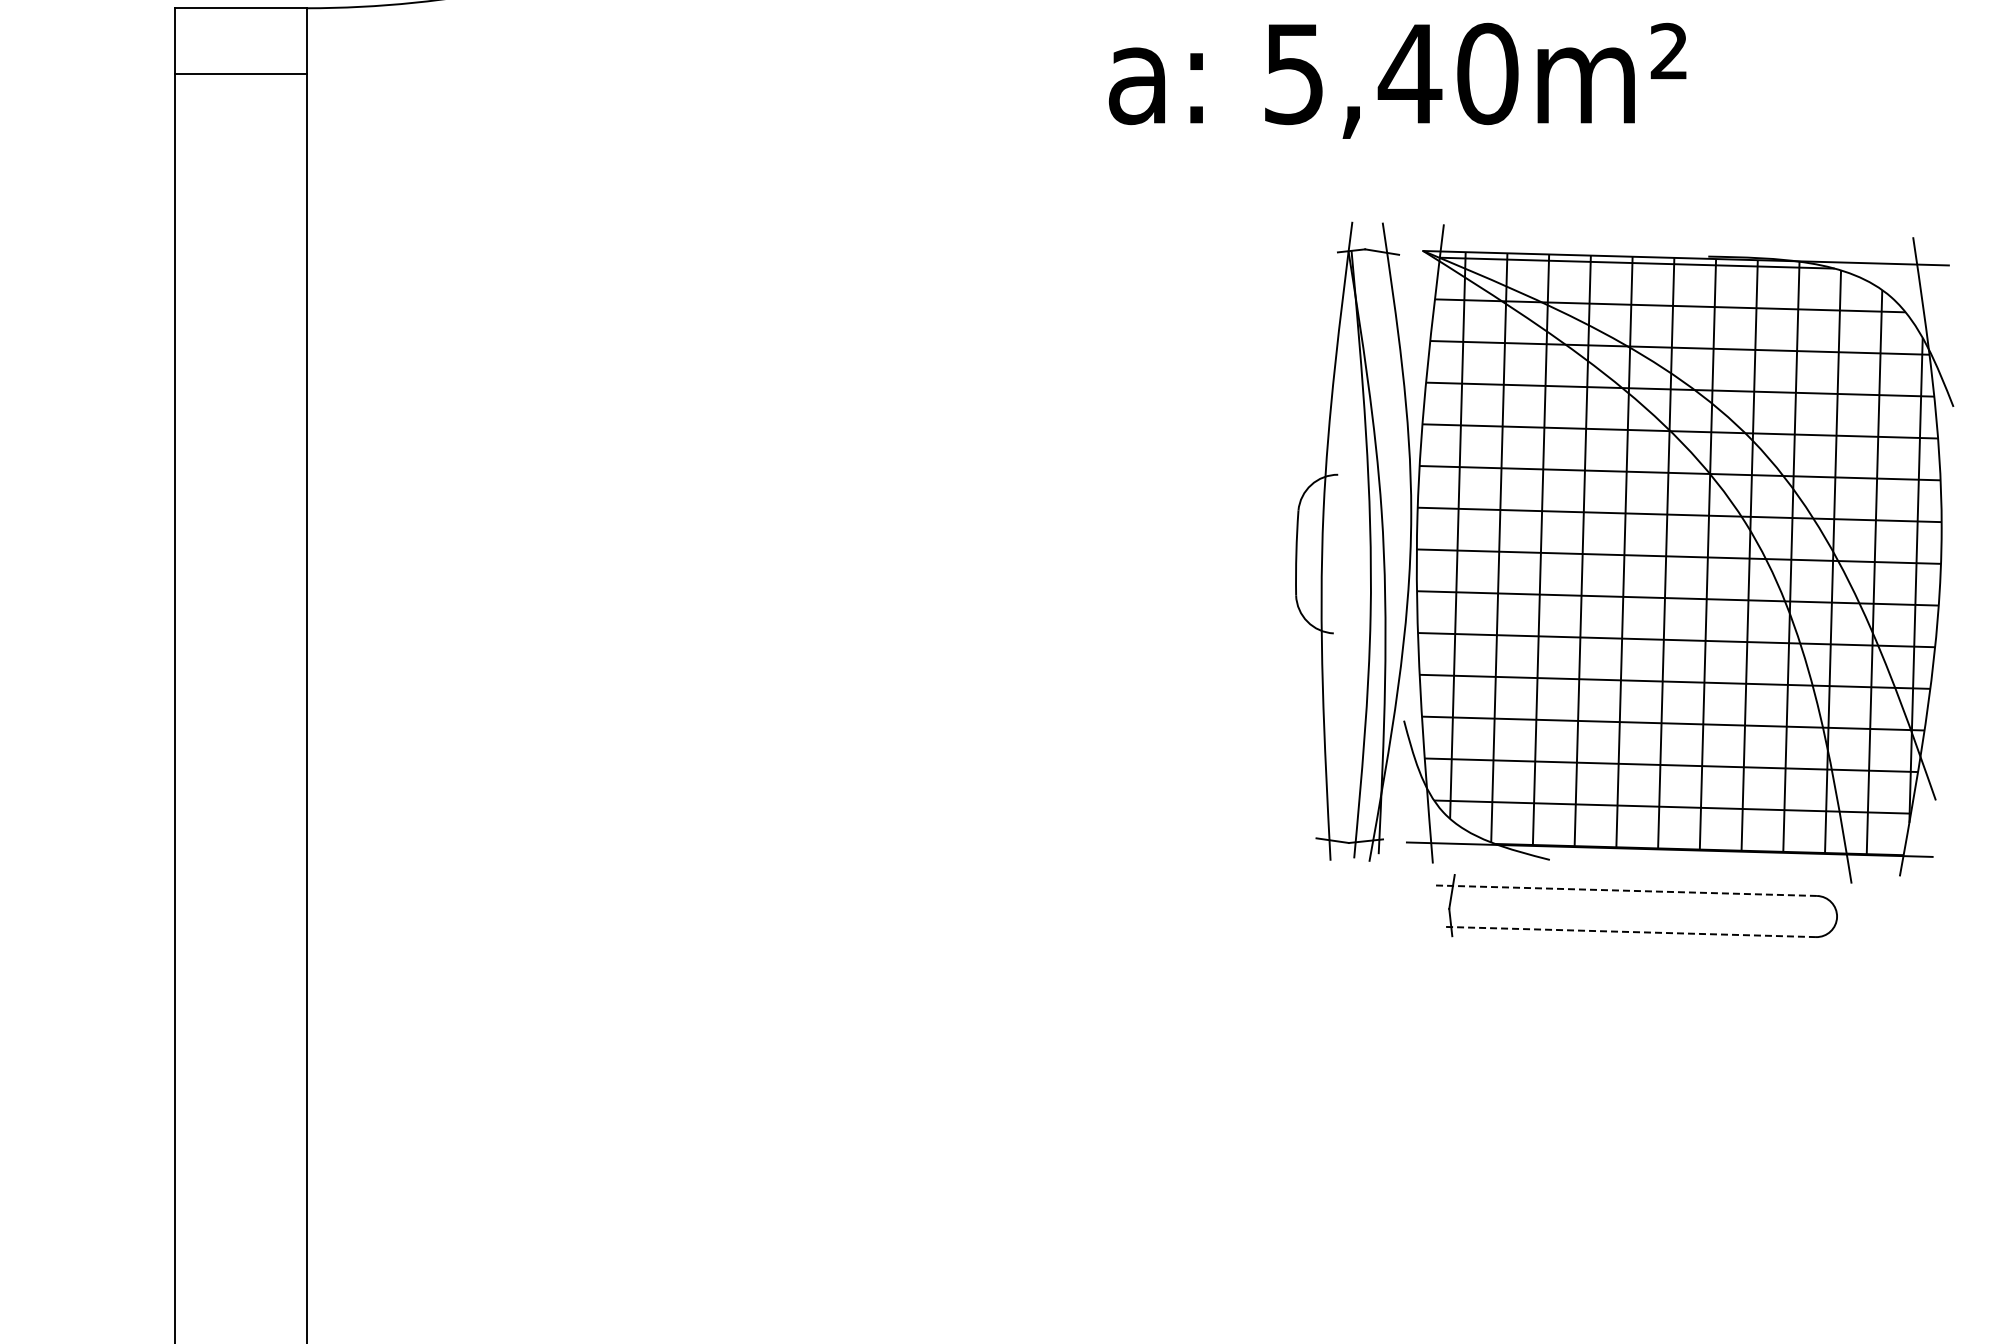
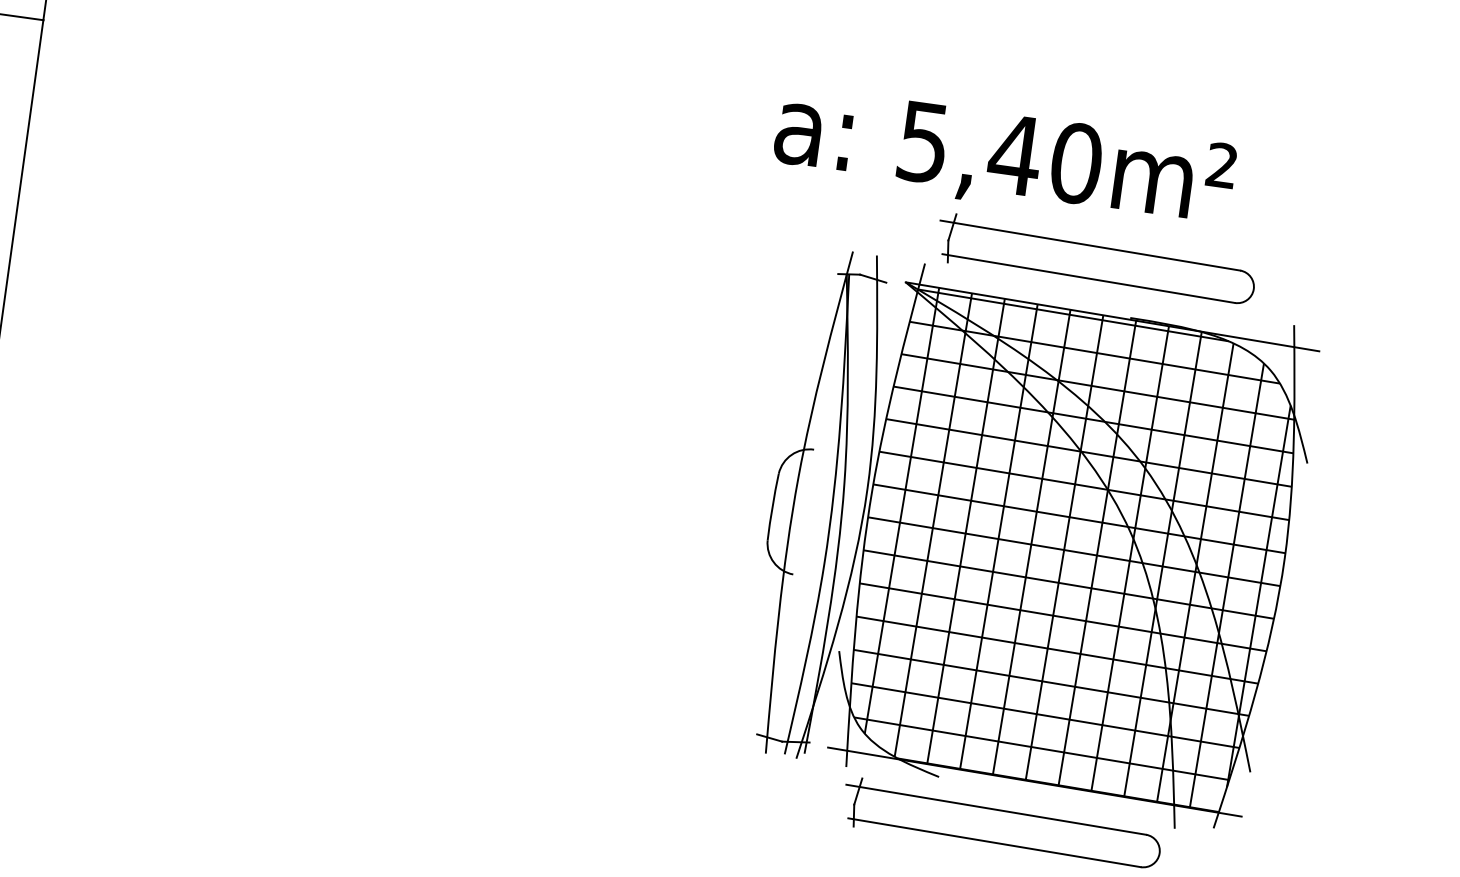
text: (1397, 80) -> (1004, 158), moved
part: (1655, 188) -> (1096, 258), added
line: (1626, 890) -> (996, 809), dashed -> solid
line: (1630, 932) -> (994, 843), dashed -> solid

